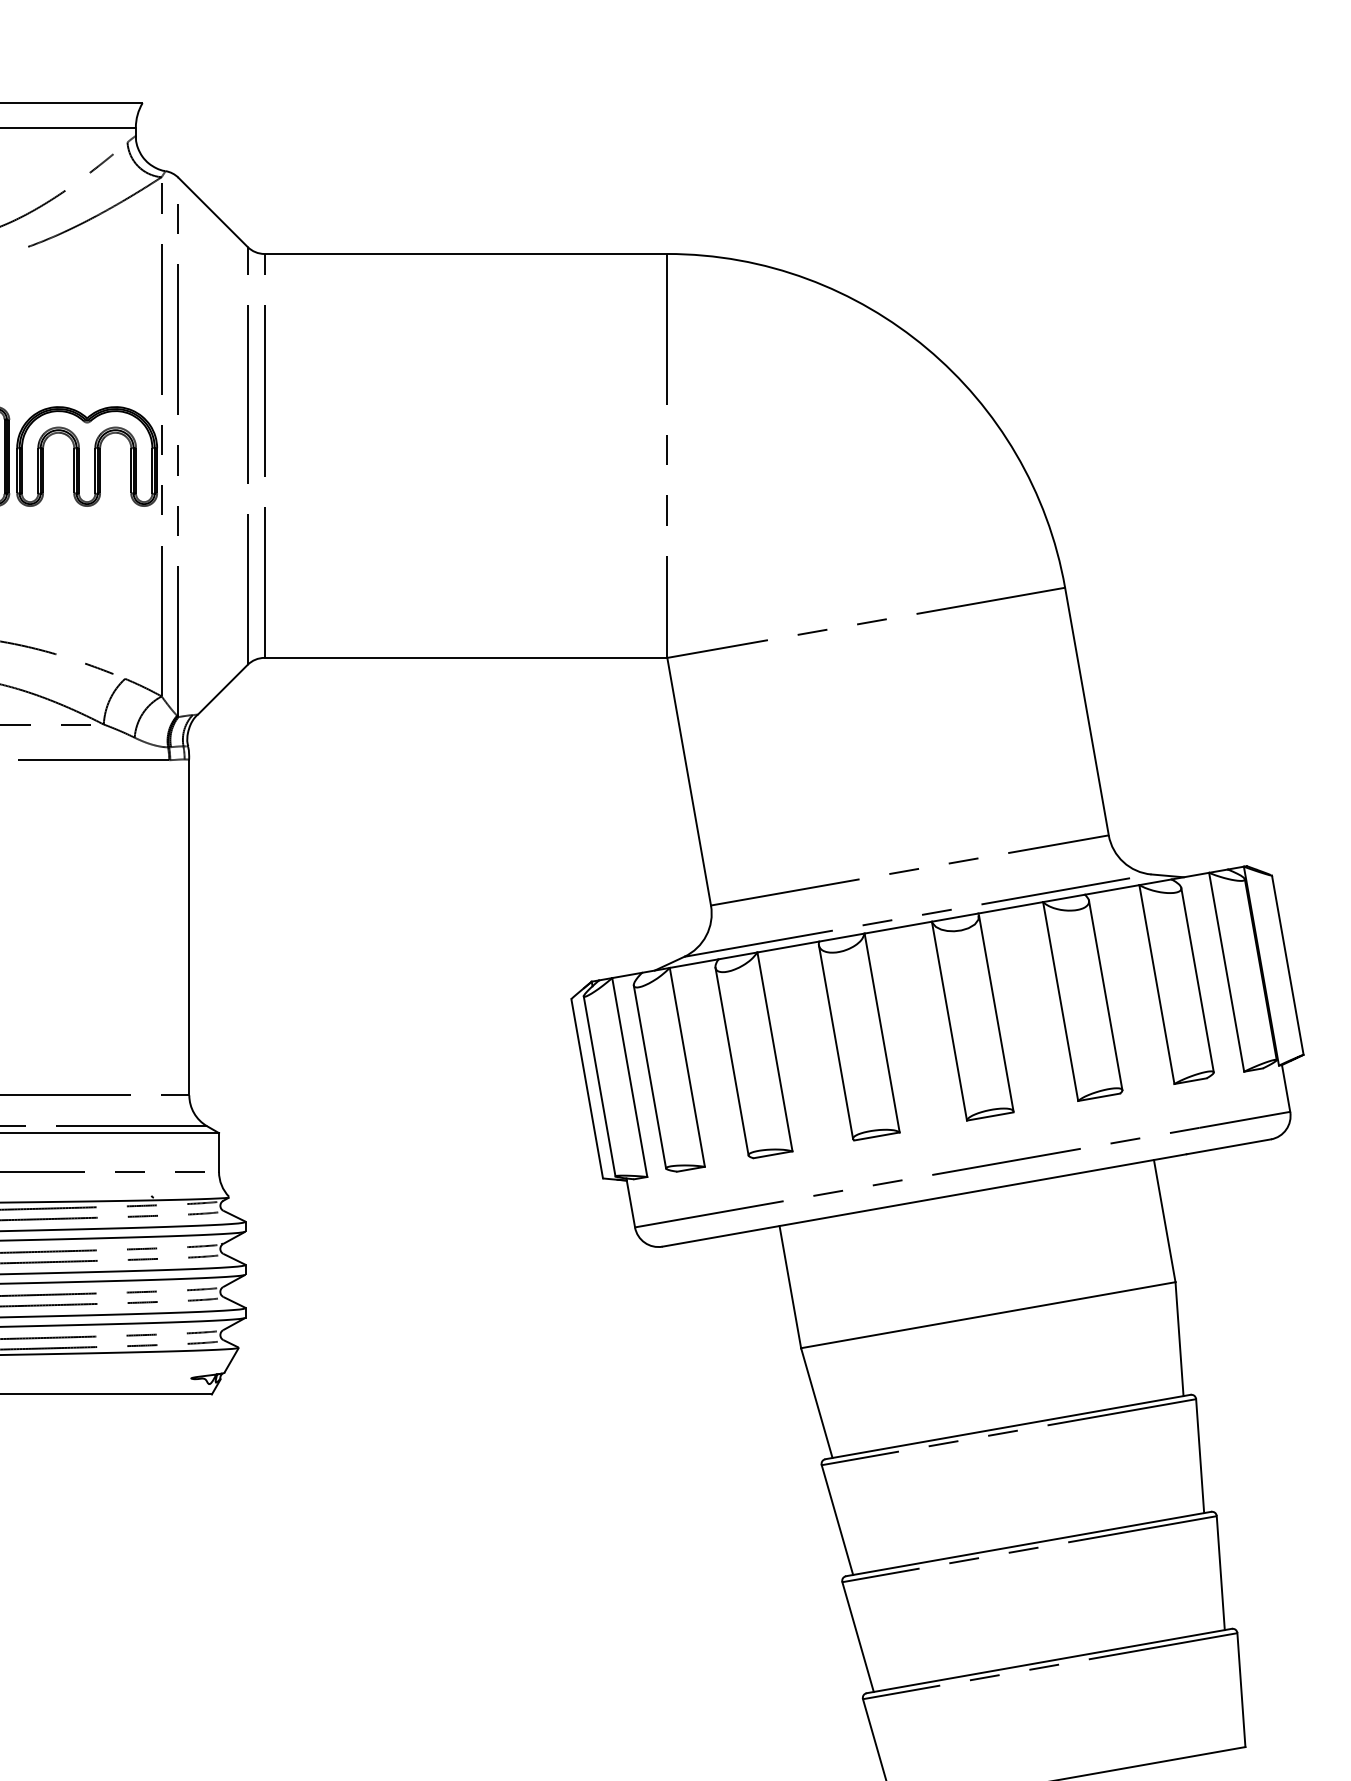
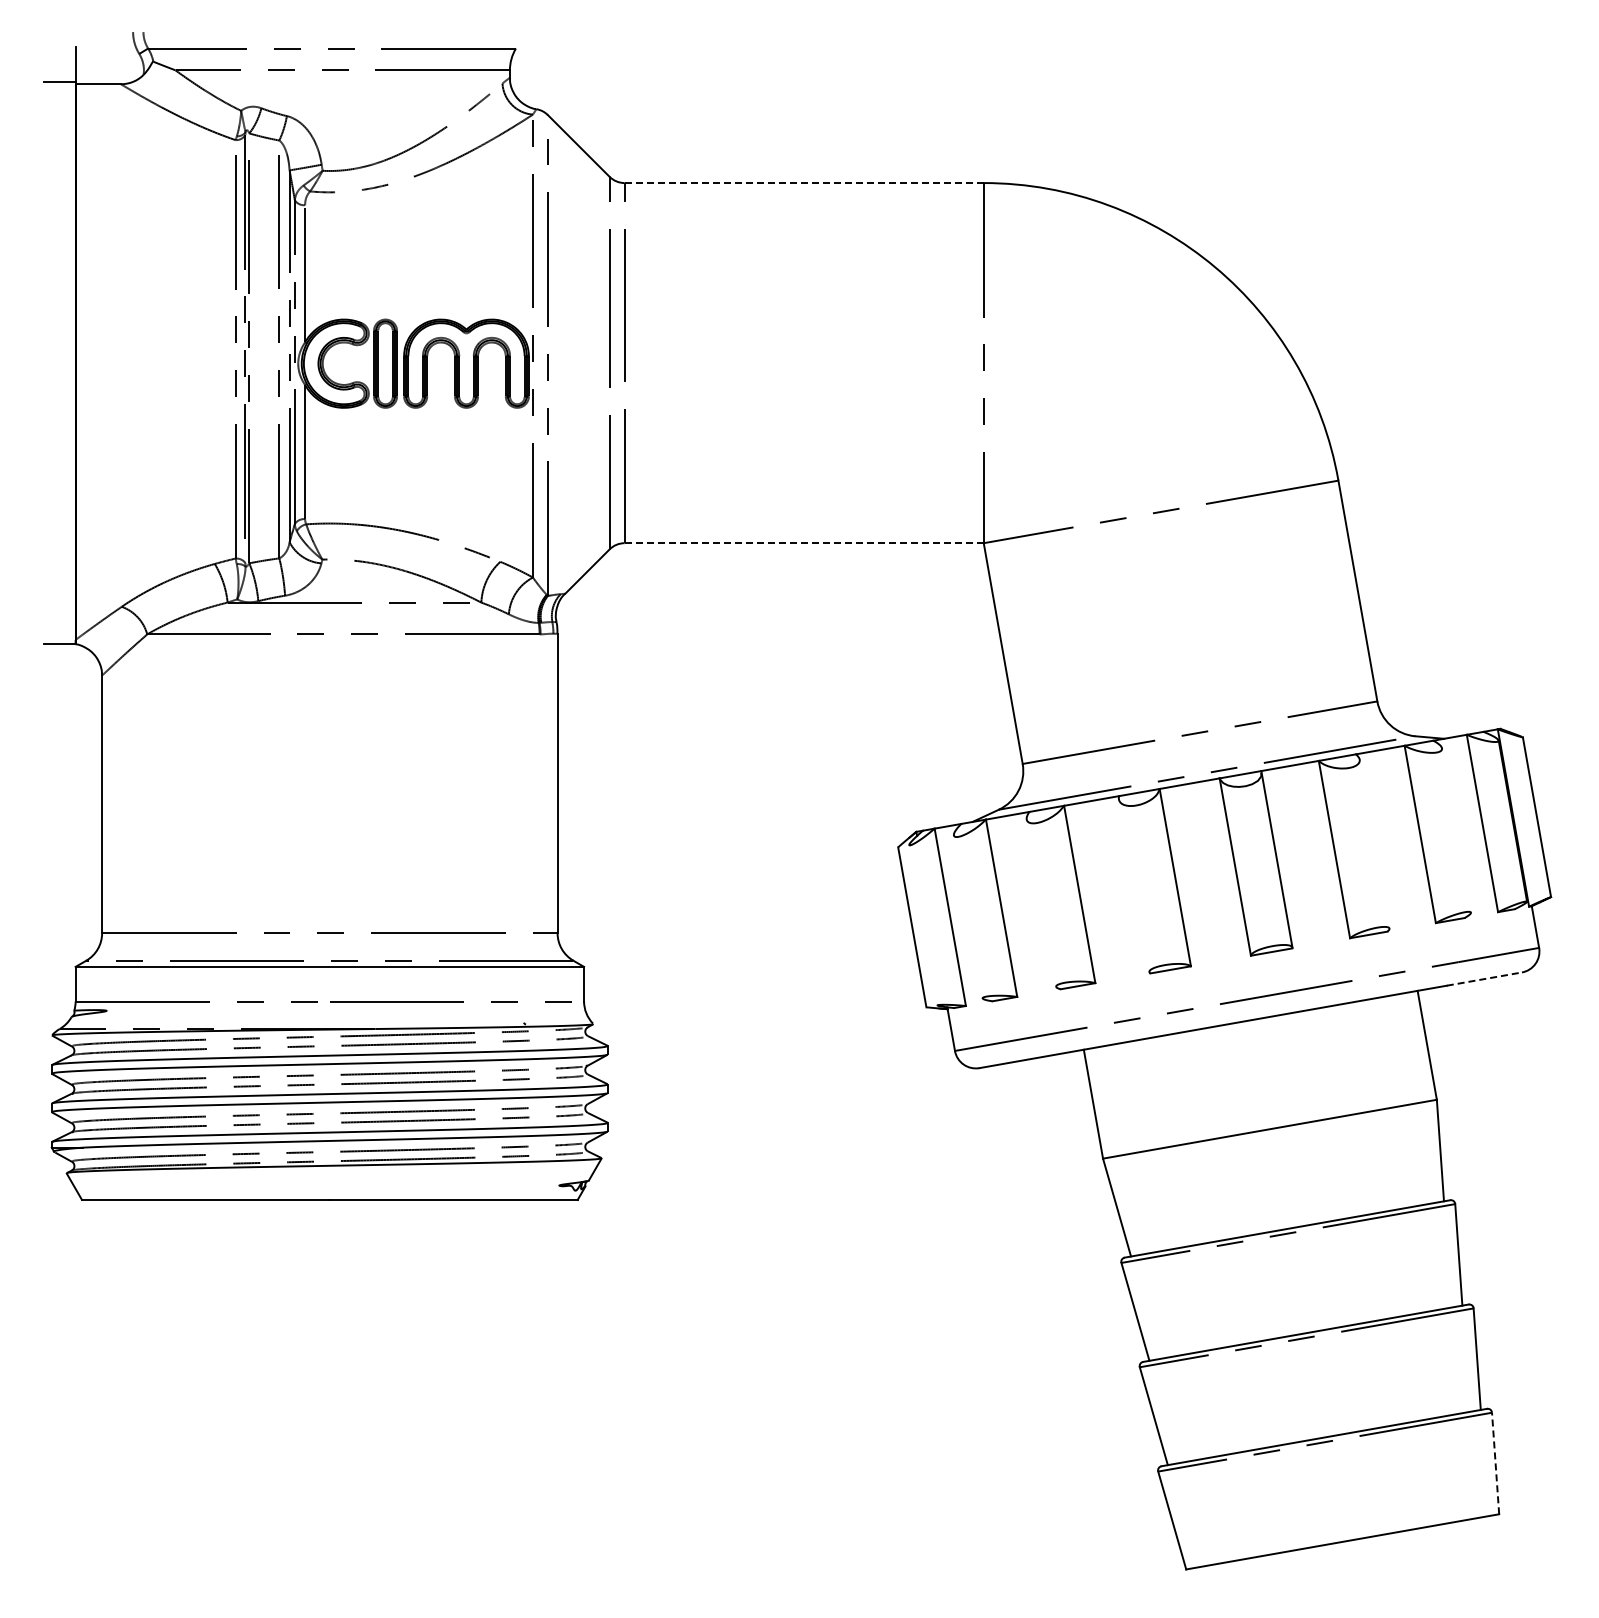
line: (466, 254) -> (804, 183), solid -> dashed
line: (466, 658) -> (804, 543), solid -> dashed
line: (1197, 980) -> (1456, 830), removed
line: (1105, 994) -> (1374, 843), removed
line: (835, 1041) -> (1133, 885), removed
line: (732, 1060) -> (1041, 902), removed
line: (649, 1076) -> (967, 916), removed
line: (599, 1086) -> (923, 925), removed
line: (1228, 1147) -> (1484, 979), solid -> dashed
line: (1241, 1690) -> (1495, 1463), solid -> dashed

